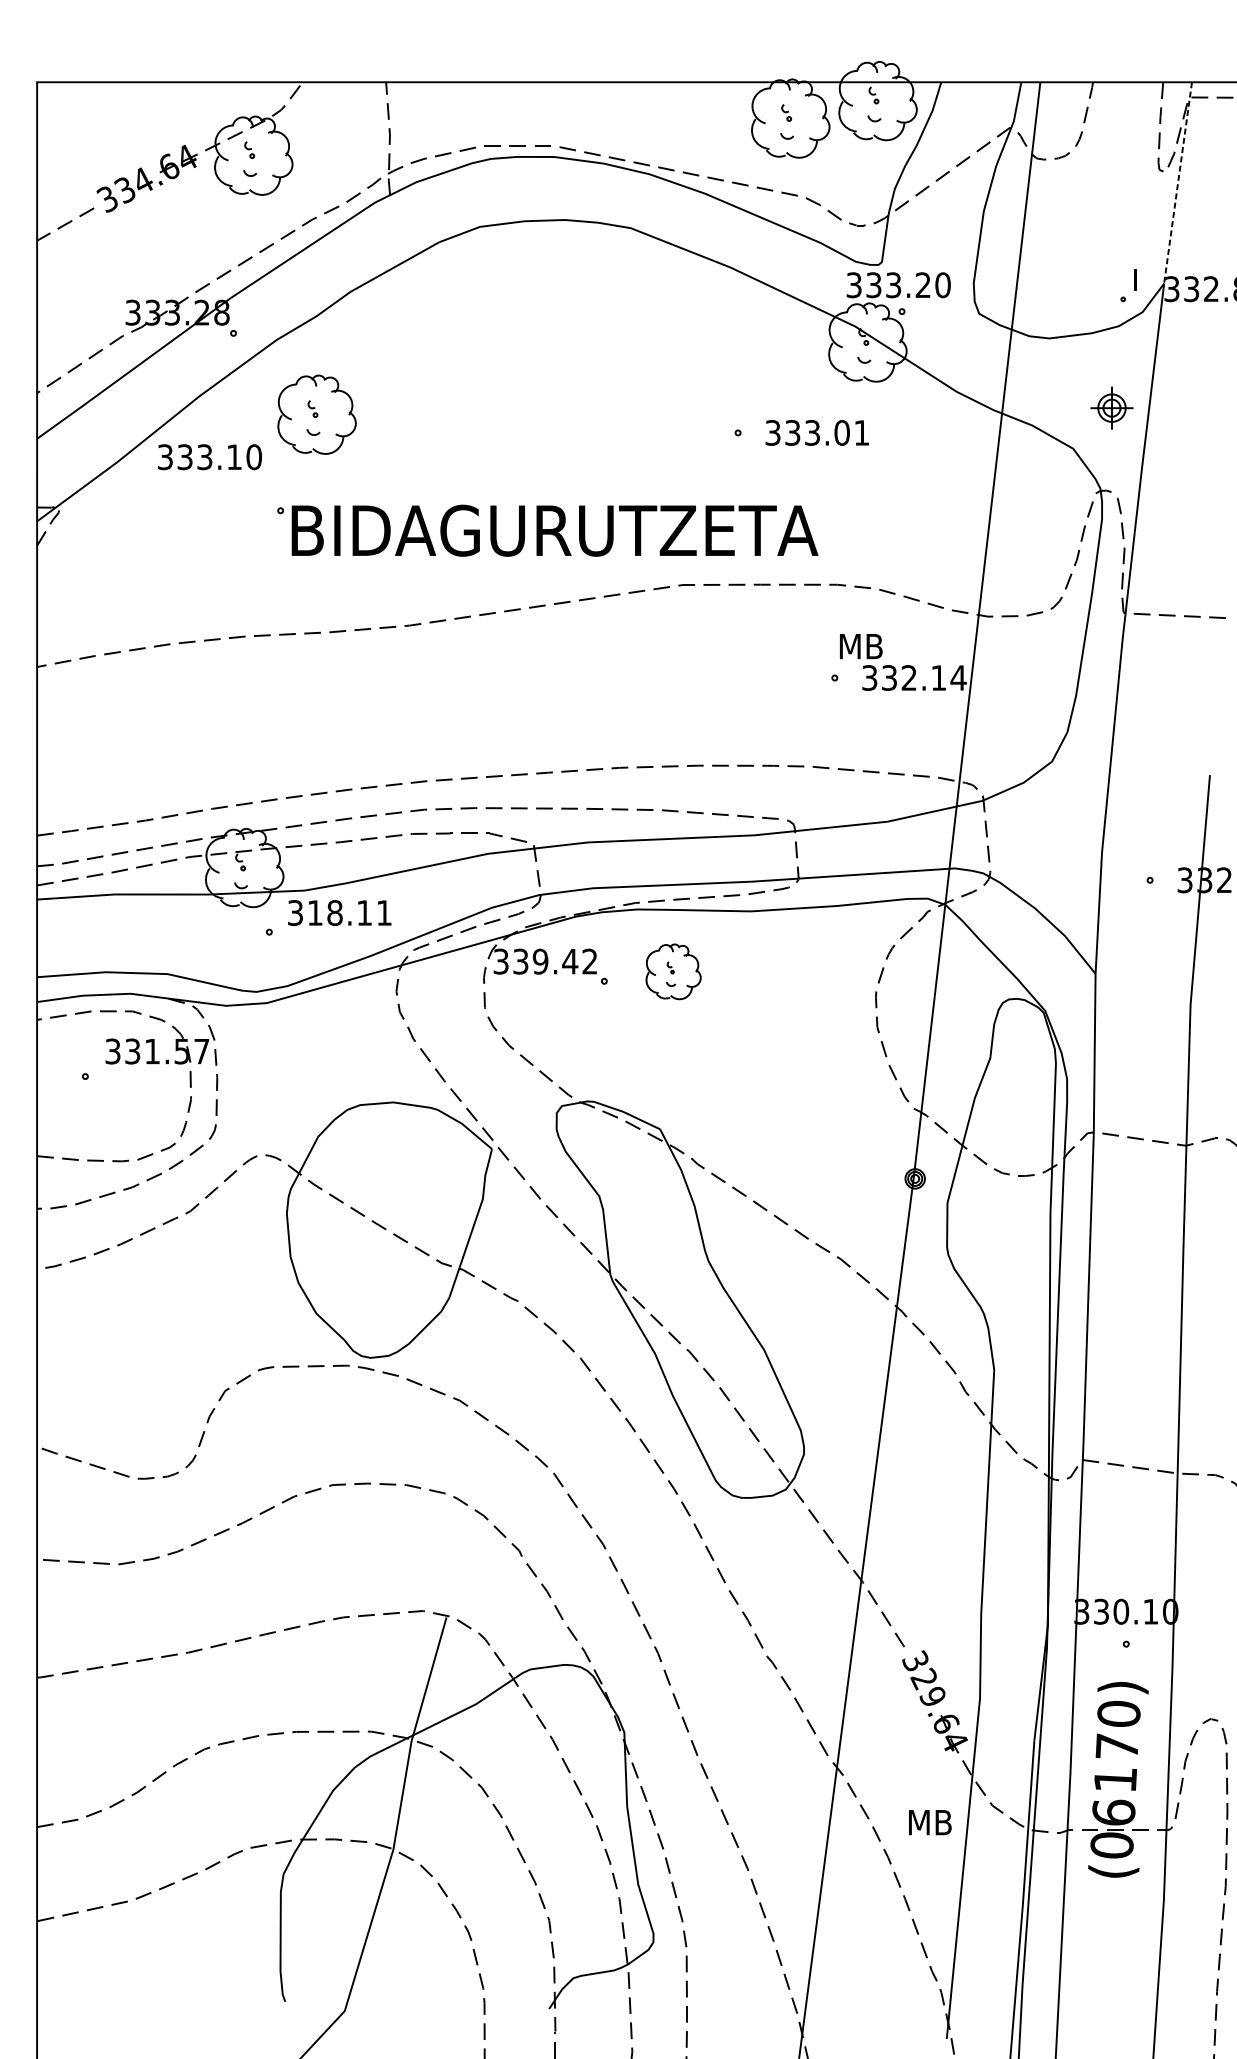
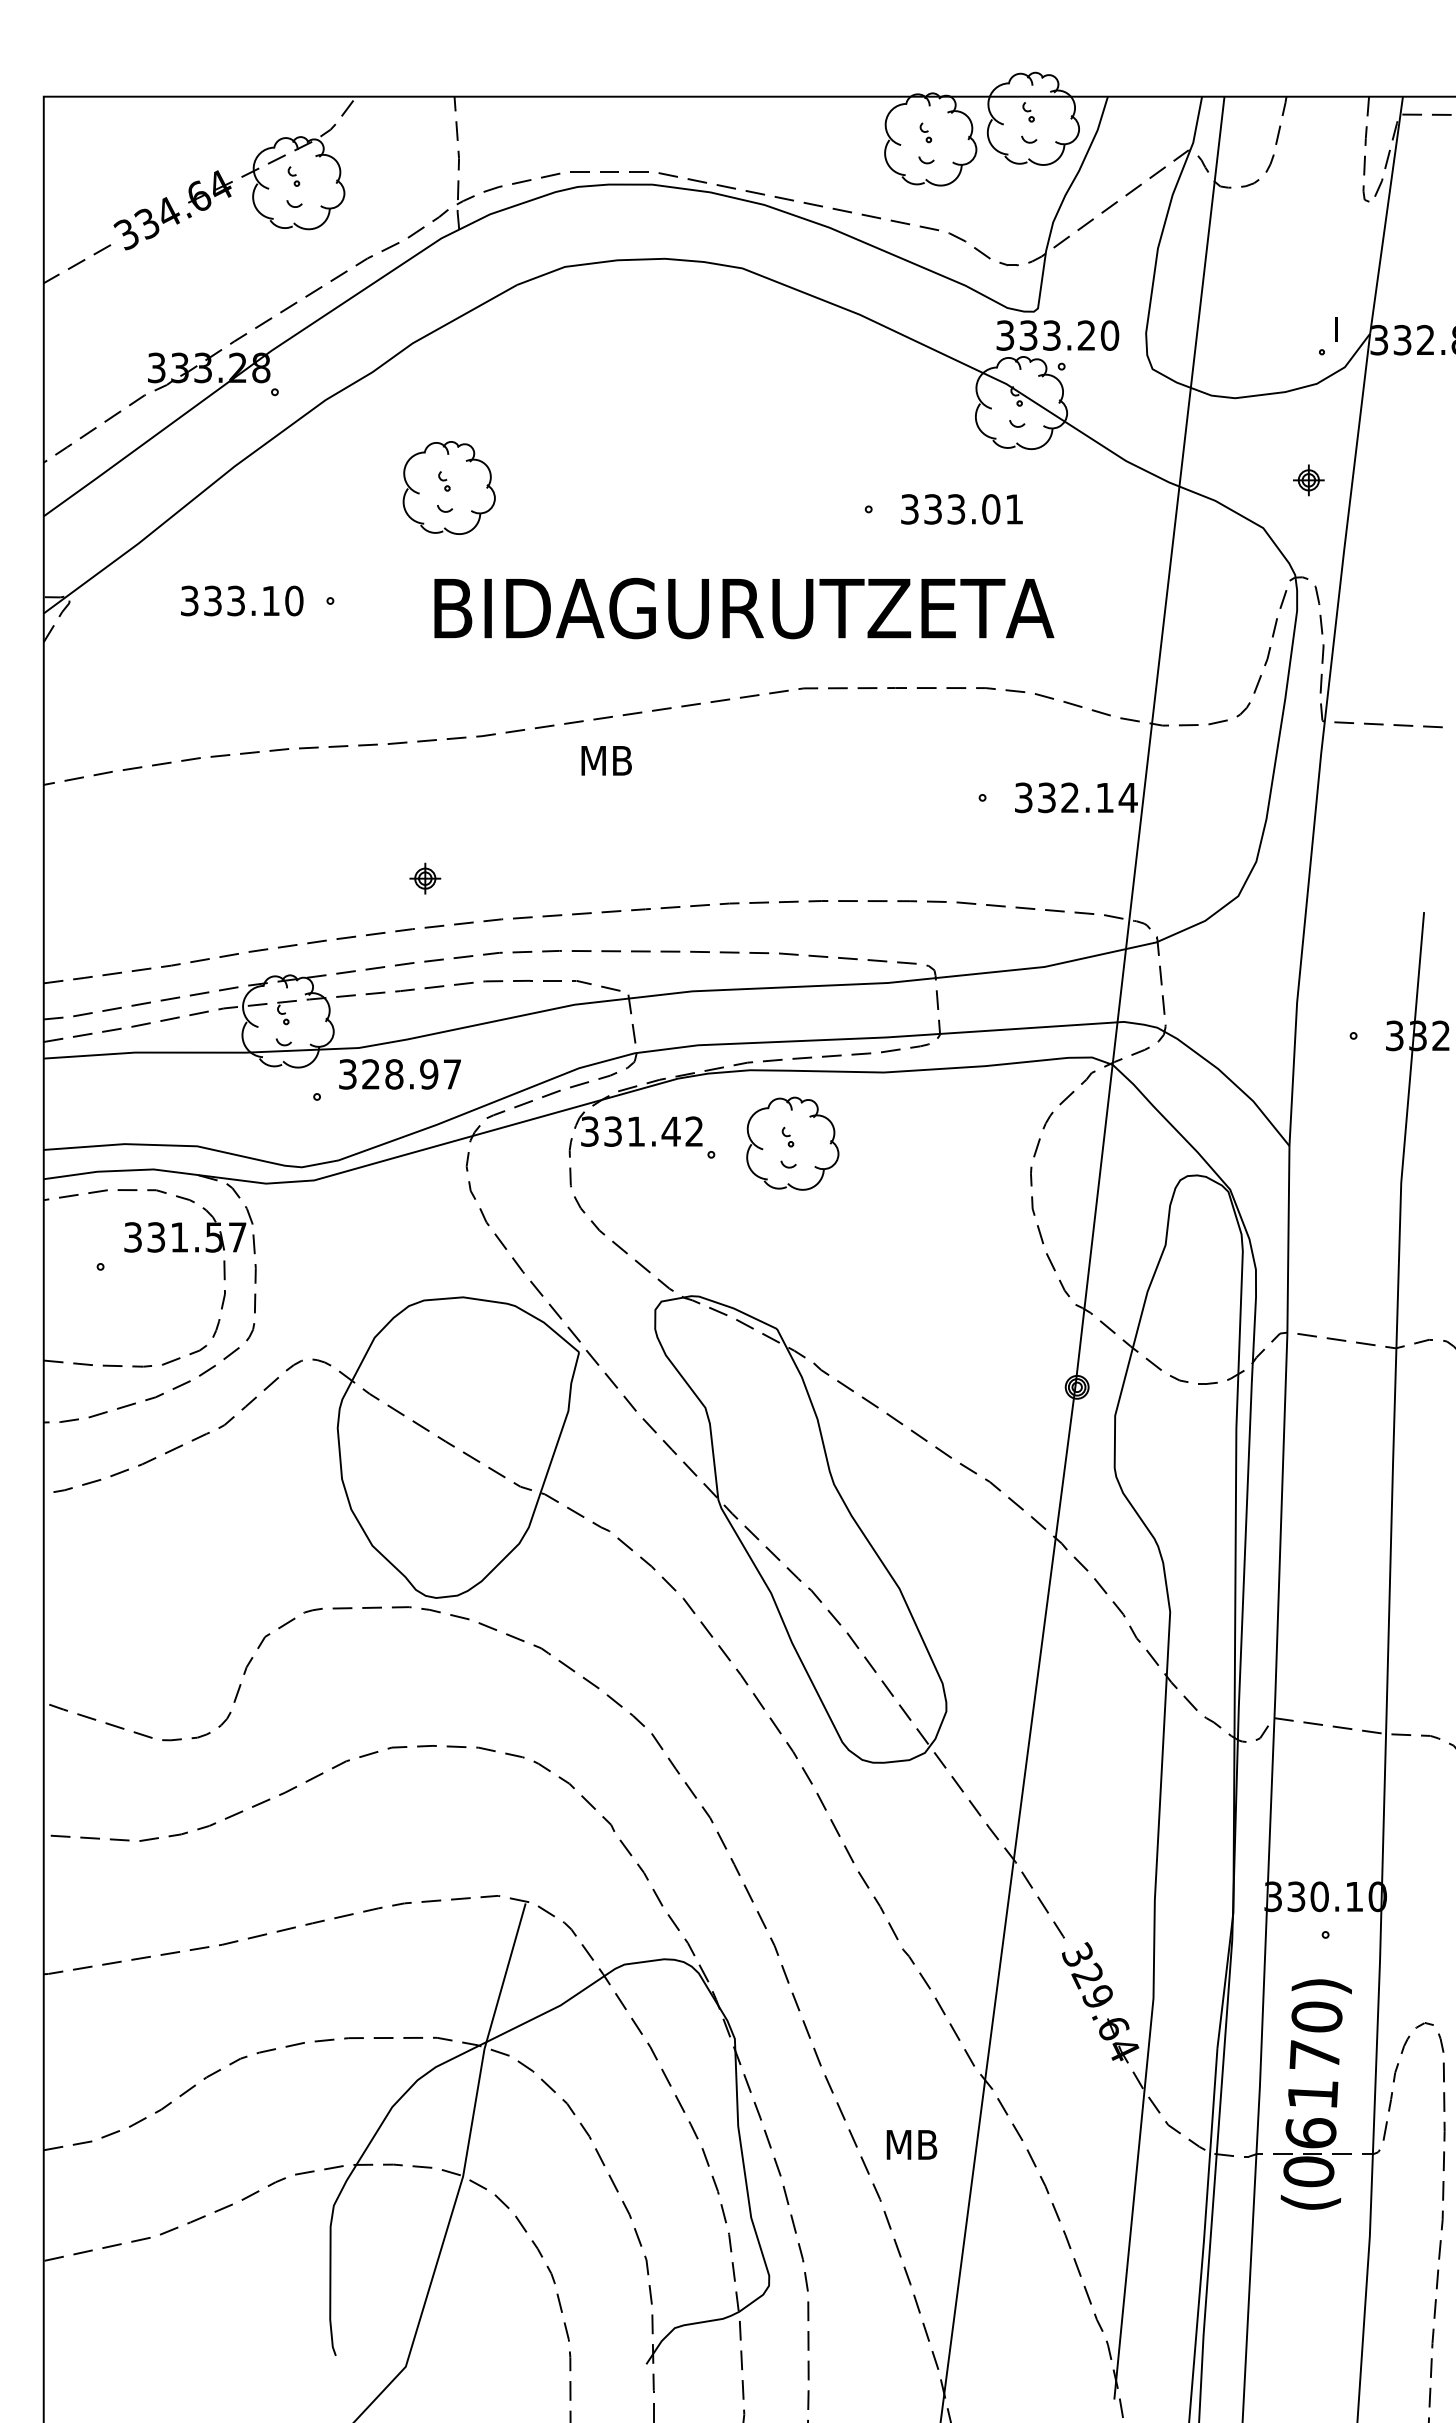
line: (1178, 183) -> (1386, 215), dashed -> solid
part: (1111, 408) -> (1308, 480), size x0.62
part: (316, 414) -> (448, 487), moved
text: (210, 456) -> (242, 600), moved
text: (555, 530) -> (744, 608), moved
text: (861, 646) -> (606, 760), moved
part: (361, 746) -> (425, 878), added
text: (349, 913) -> (411, 1074), 318.11 -> 328.97
text: (540, 961) -> (636, 1131), 339.42 -> 331.42
part: (673, 971) -> (792, 1143), size x1.43
text: (929, 1822) -> (911, 2144), moved

